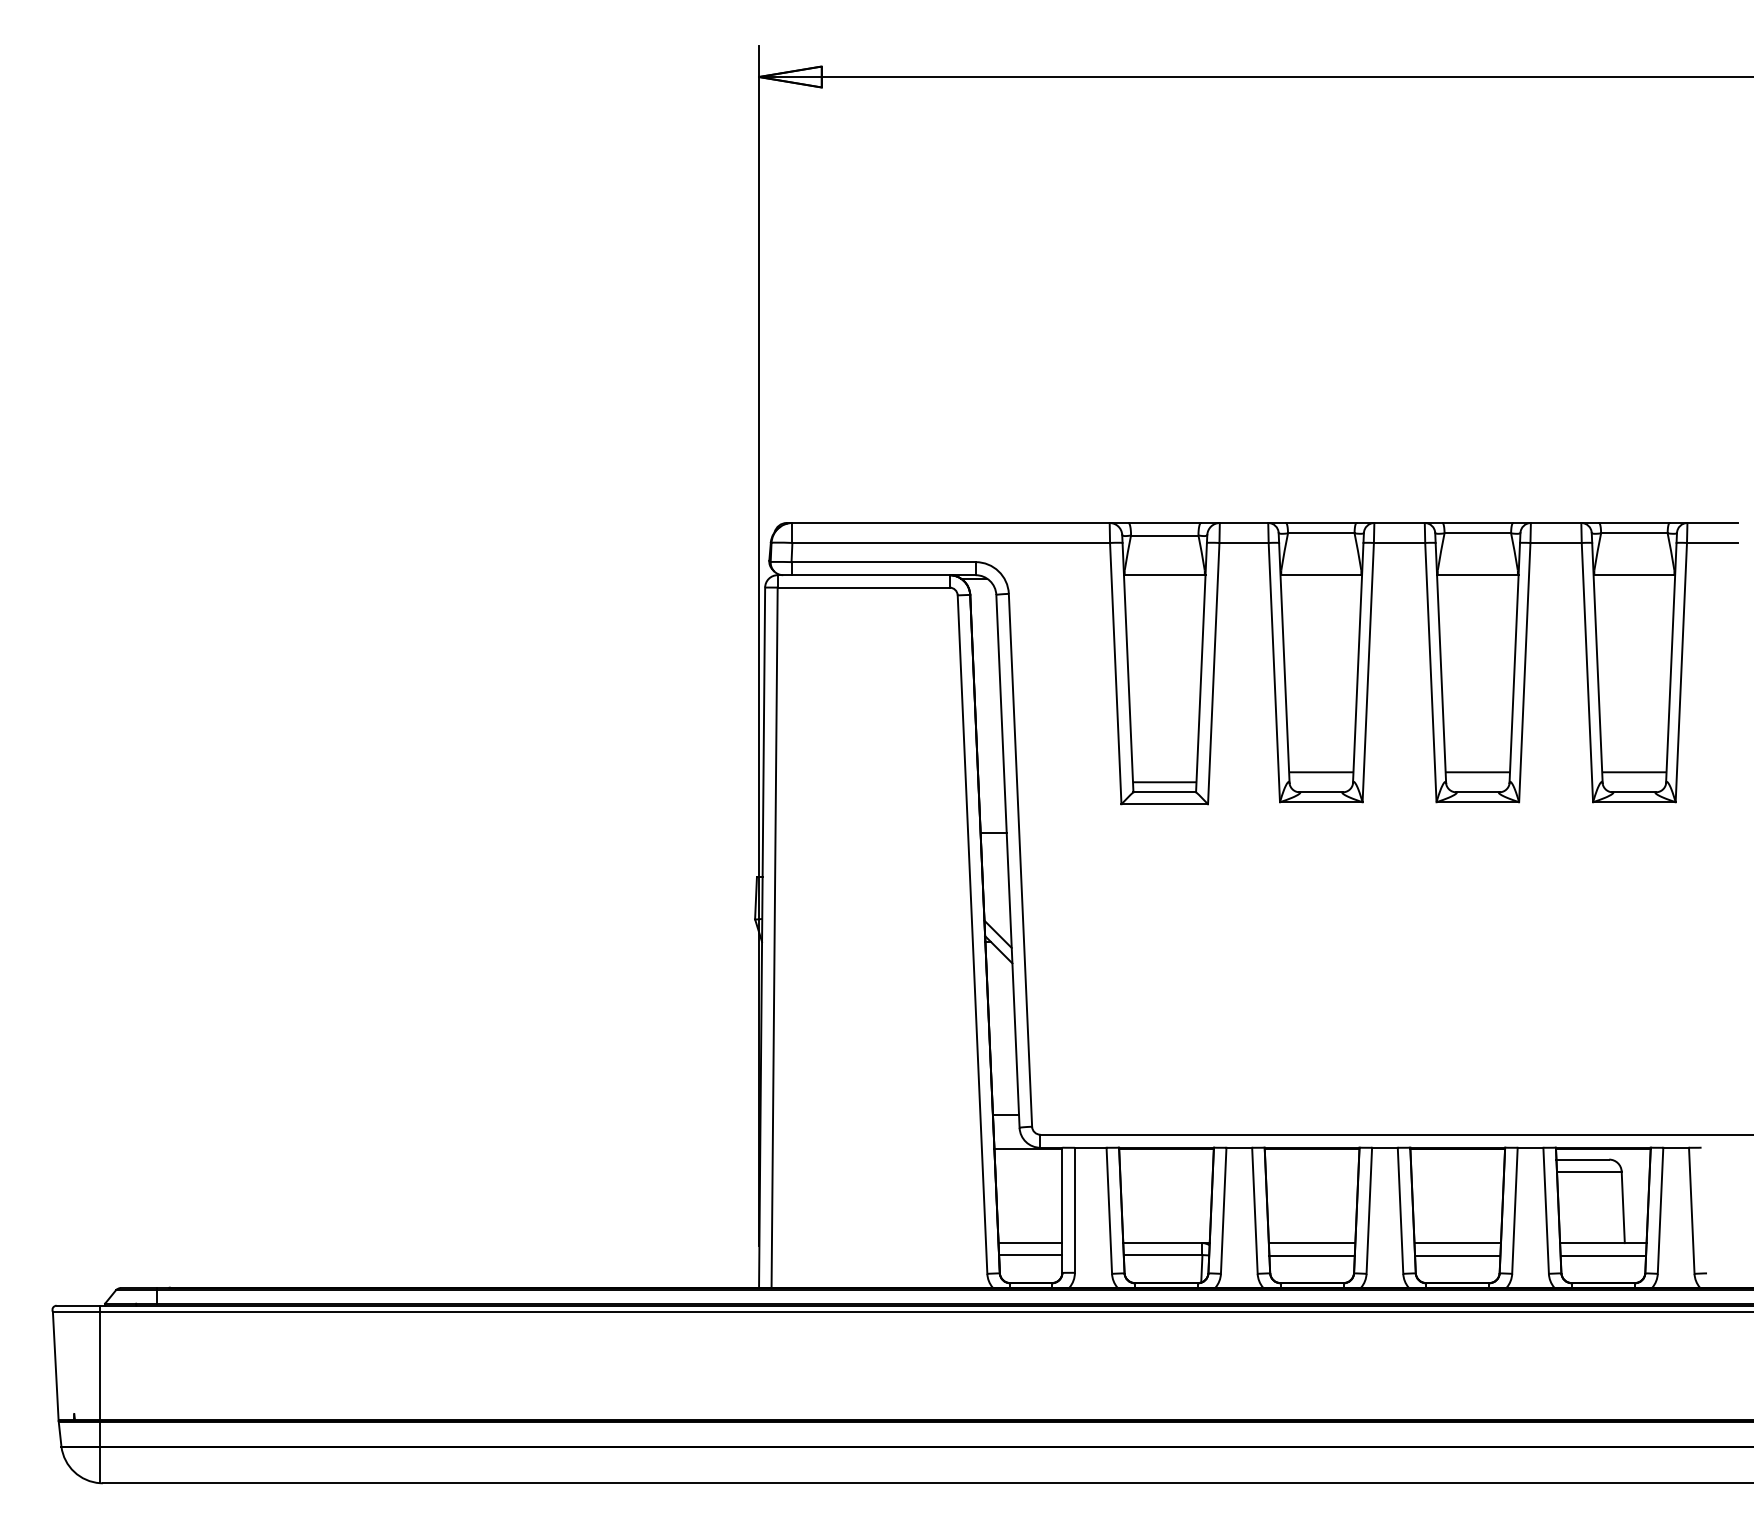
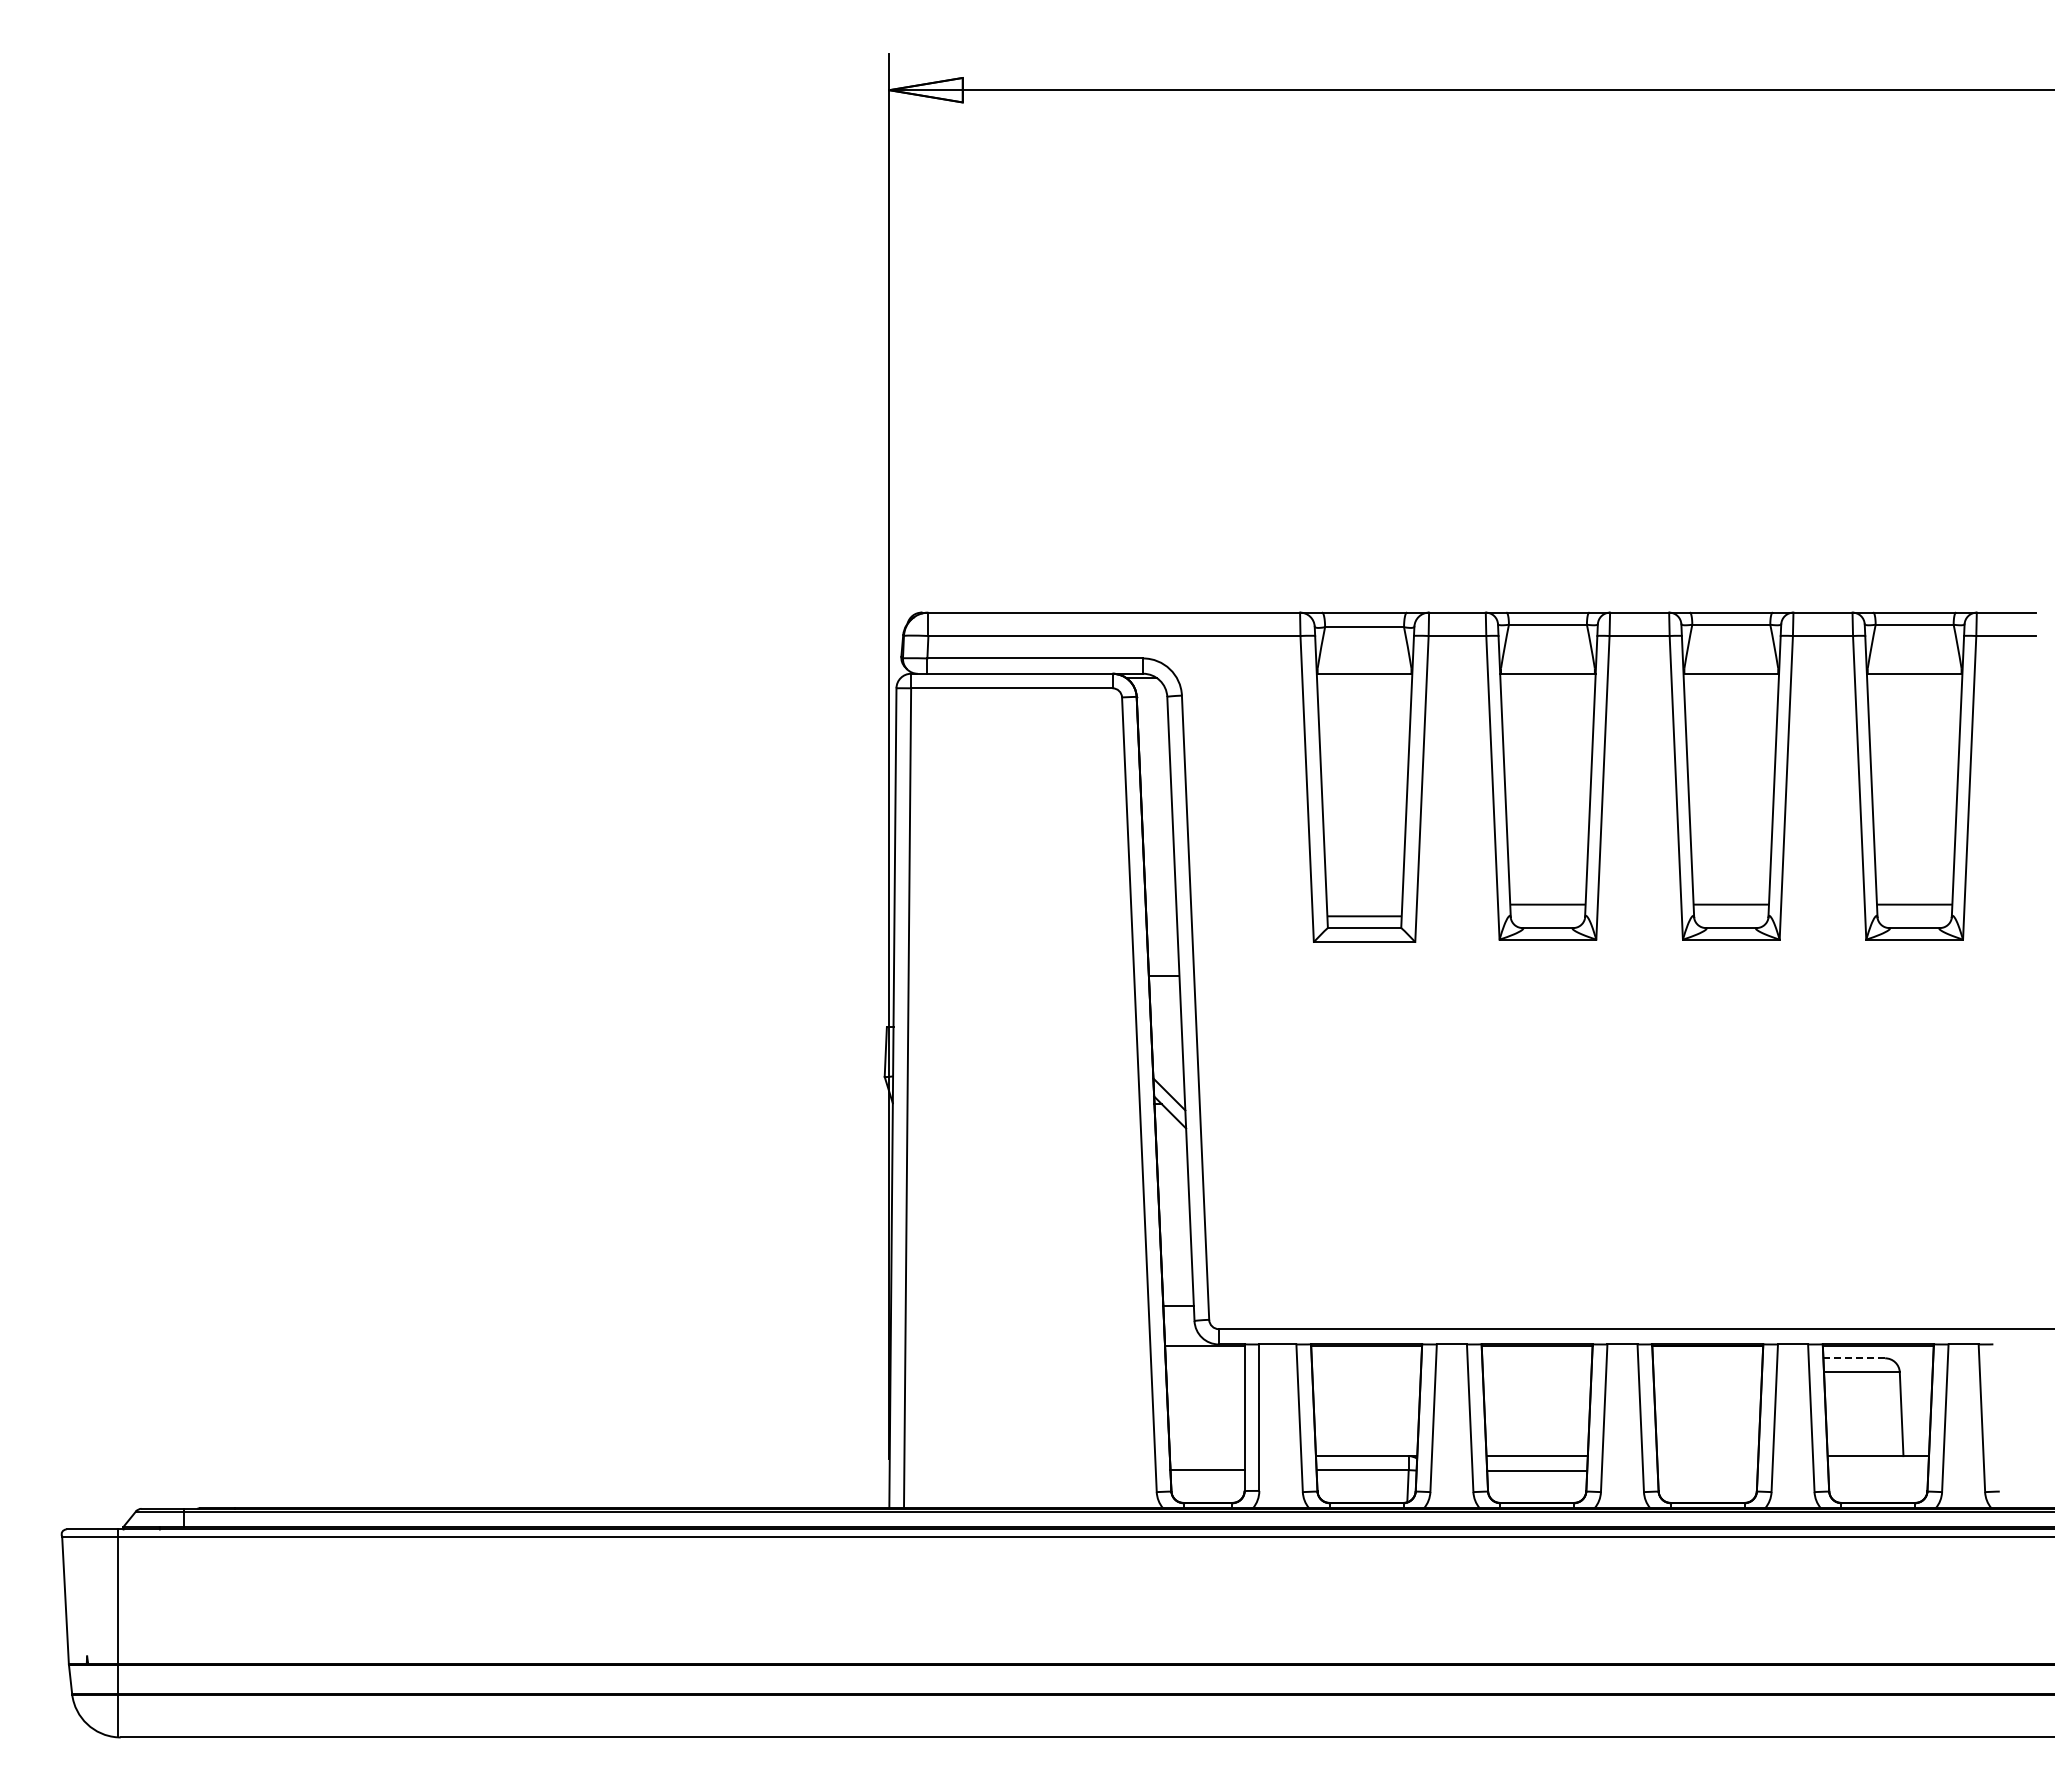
line: (1583, 1159) -> (1854, 1358), solid -> dashed
line: (1029, 1243) -> (1206, 1456), removed
line: (1457, 1243) -> (1707, 1456), removed
line: (1457, 1256) -> (1707, 1471), removed
line: (1603, 1256) -> (1878, 1471), removed

